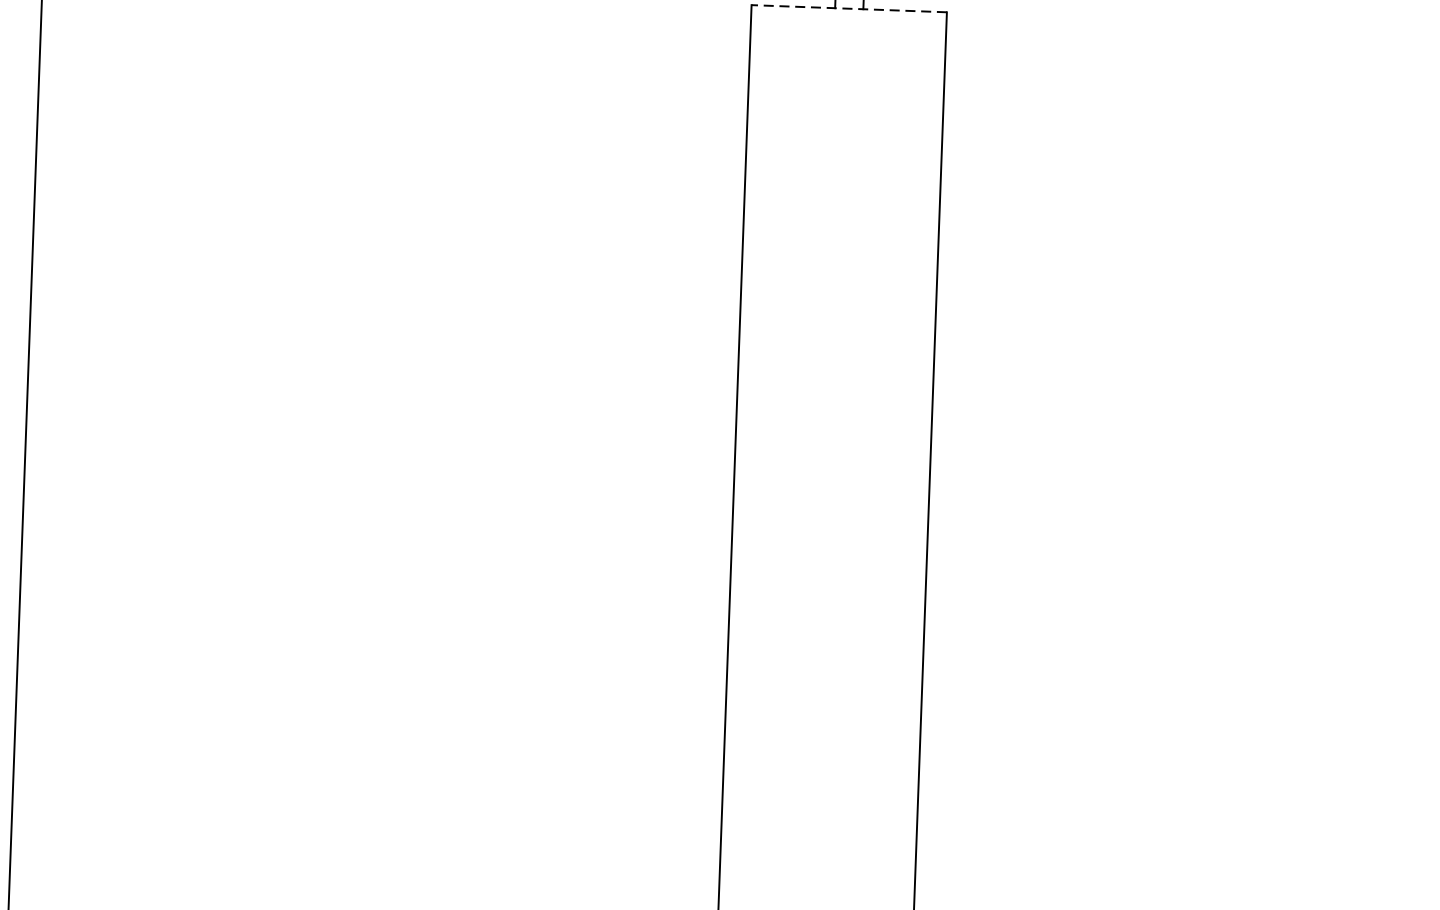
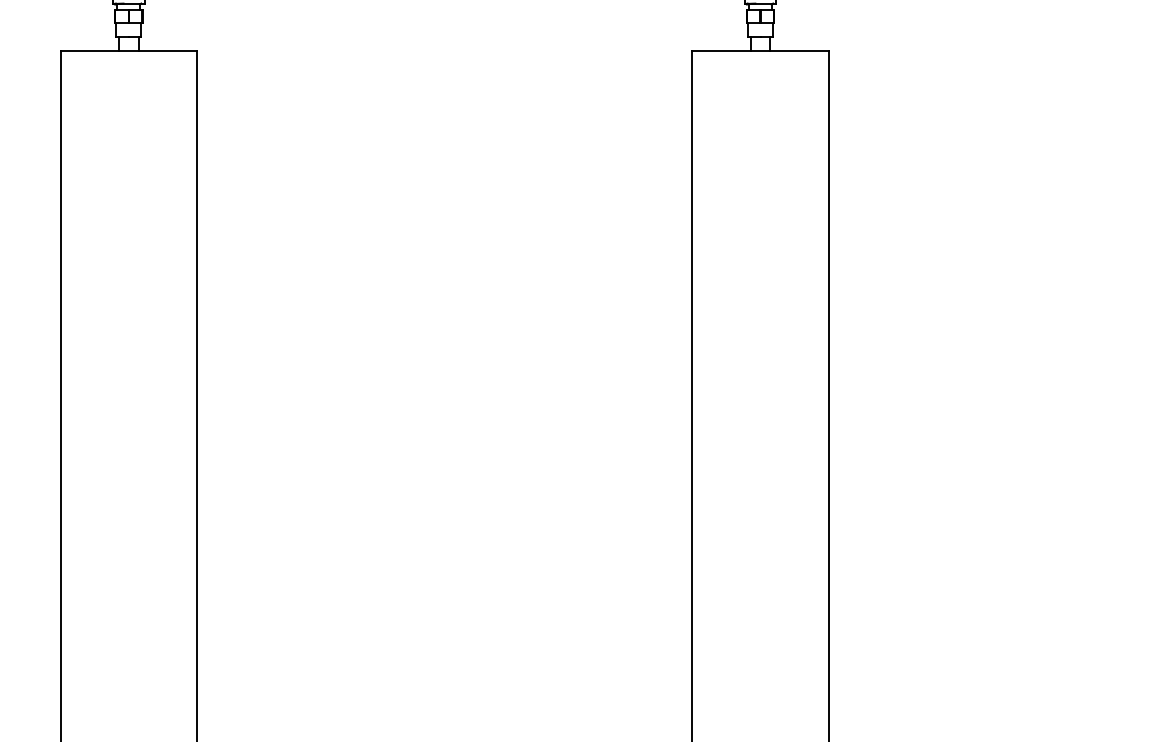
line: (849, 8) -> (760, 51), dashed -> solid

